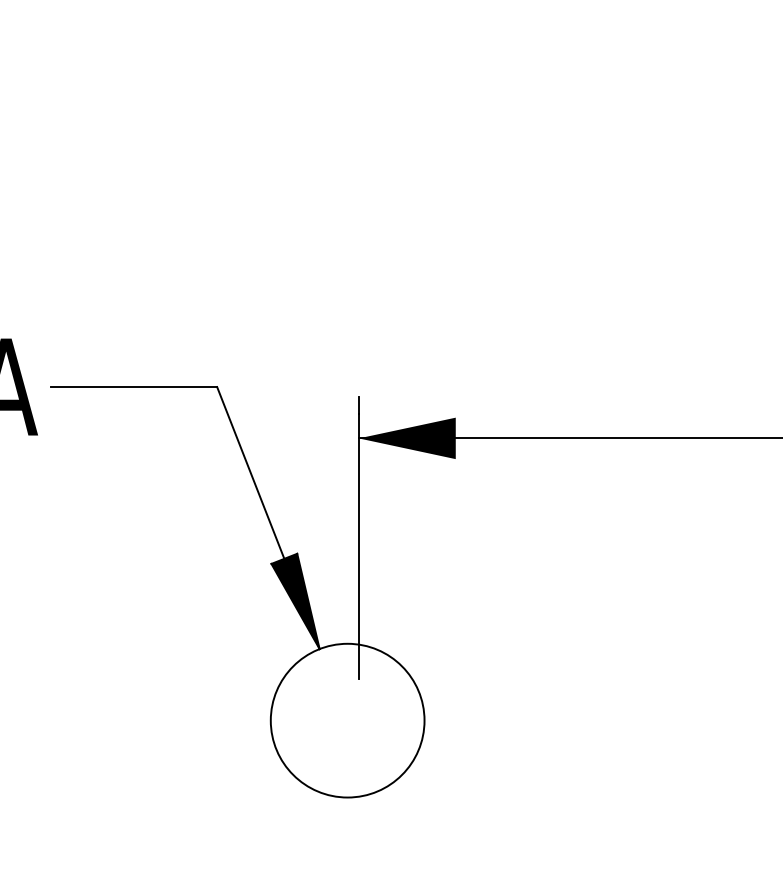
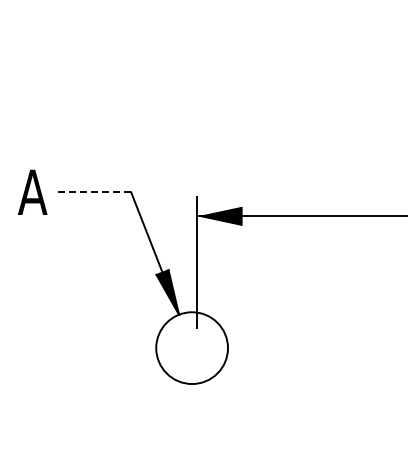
line: (134, 387) -> (92, 192), solid -> dashed

